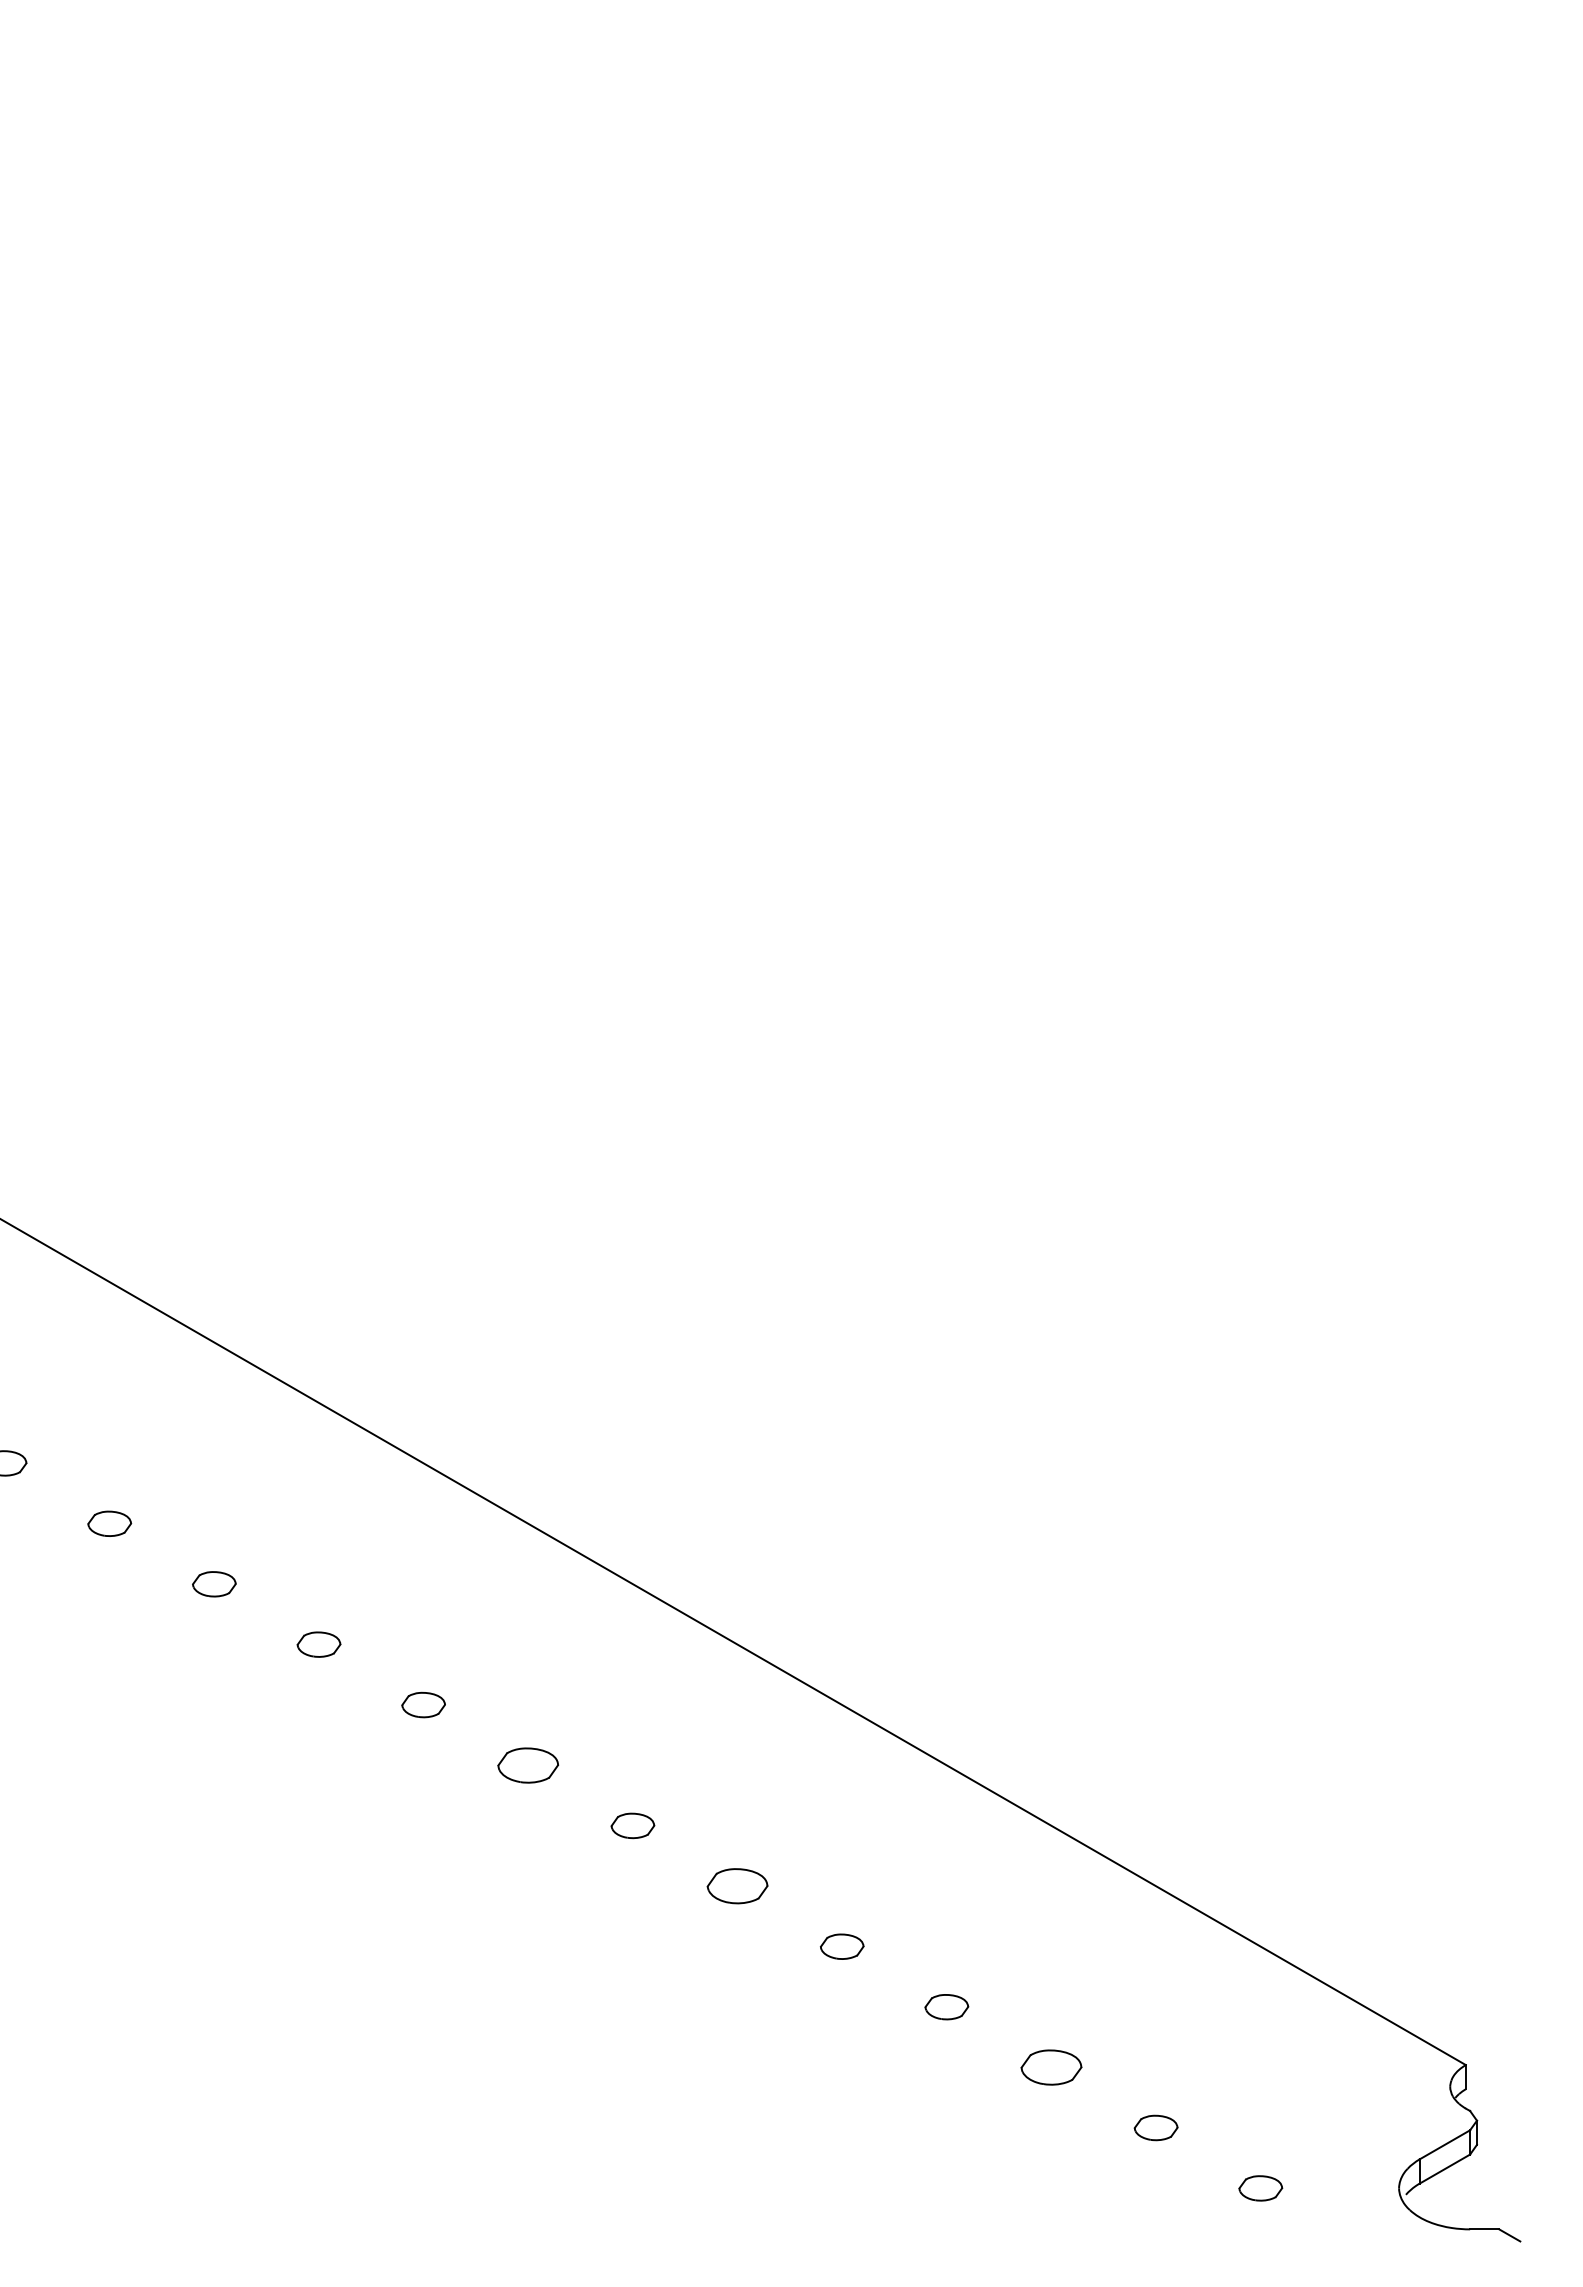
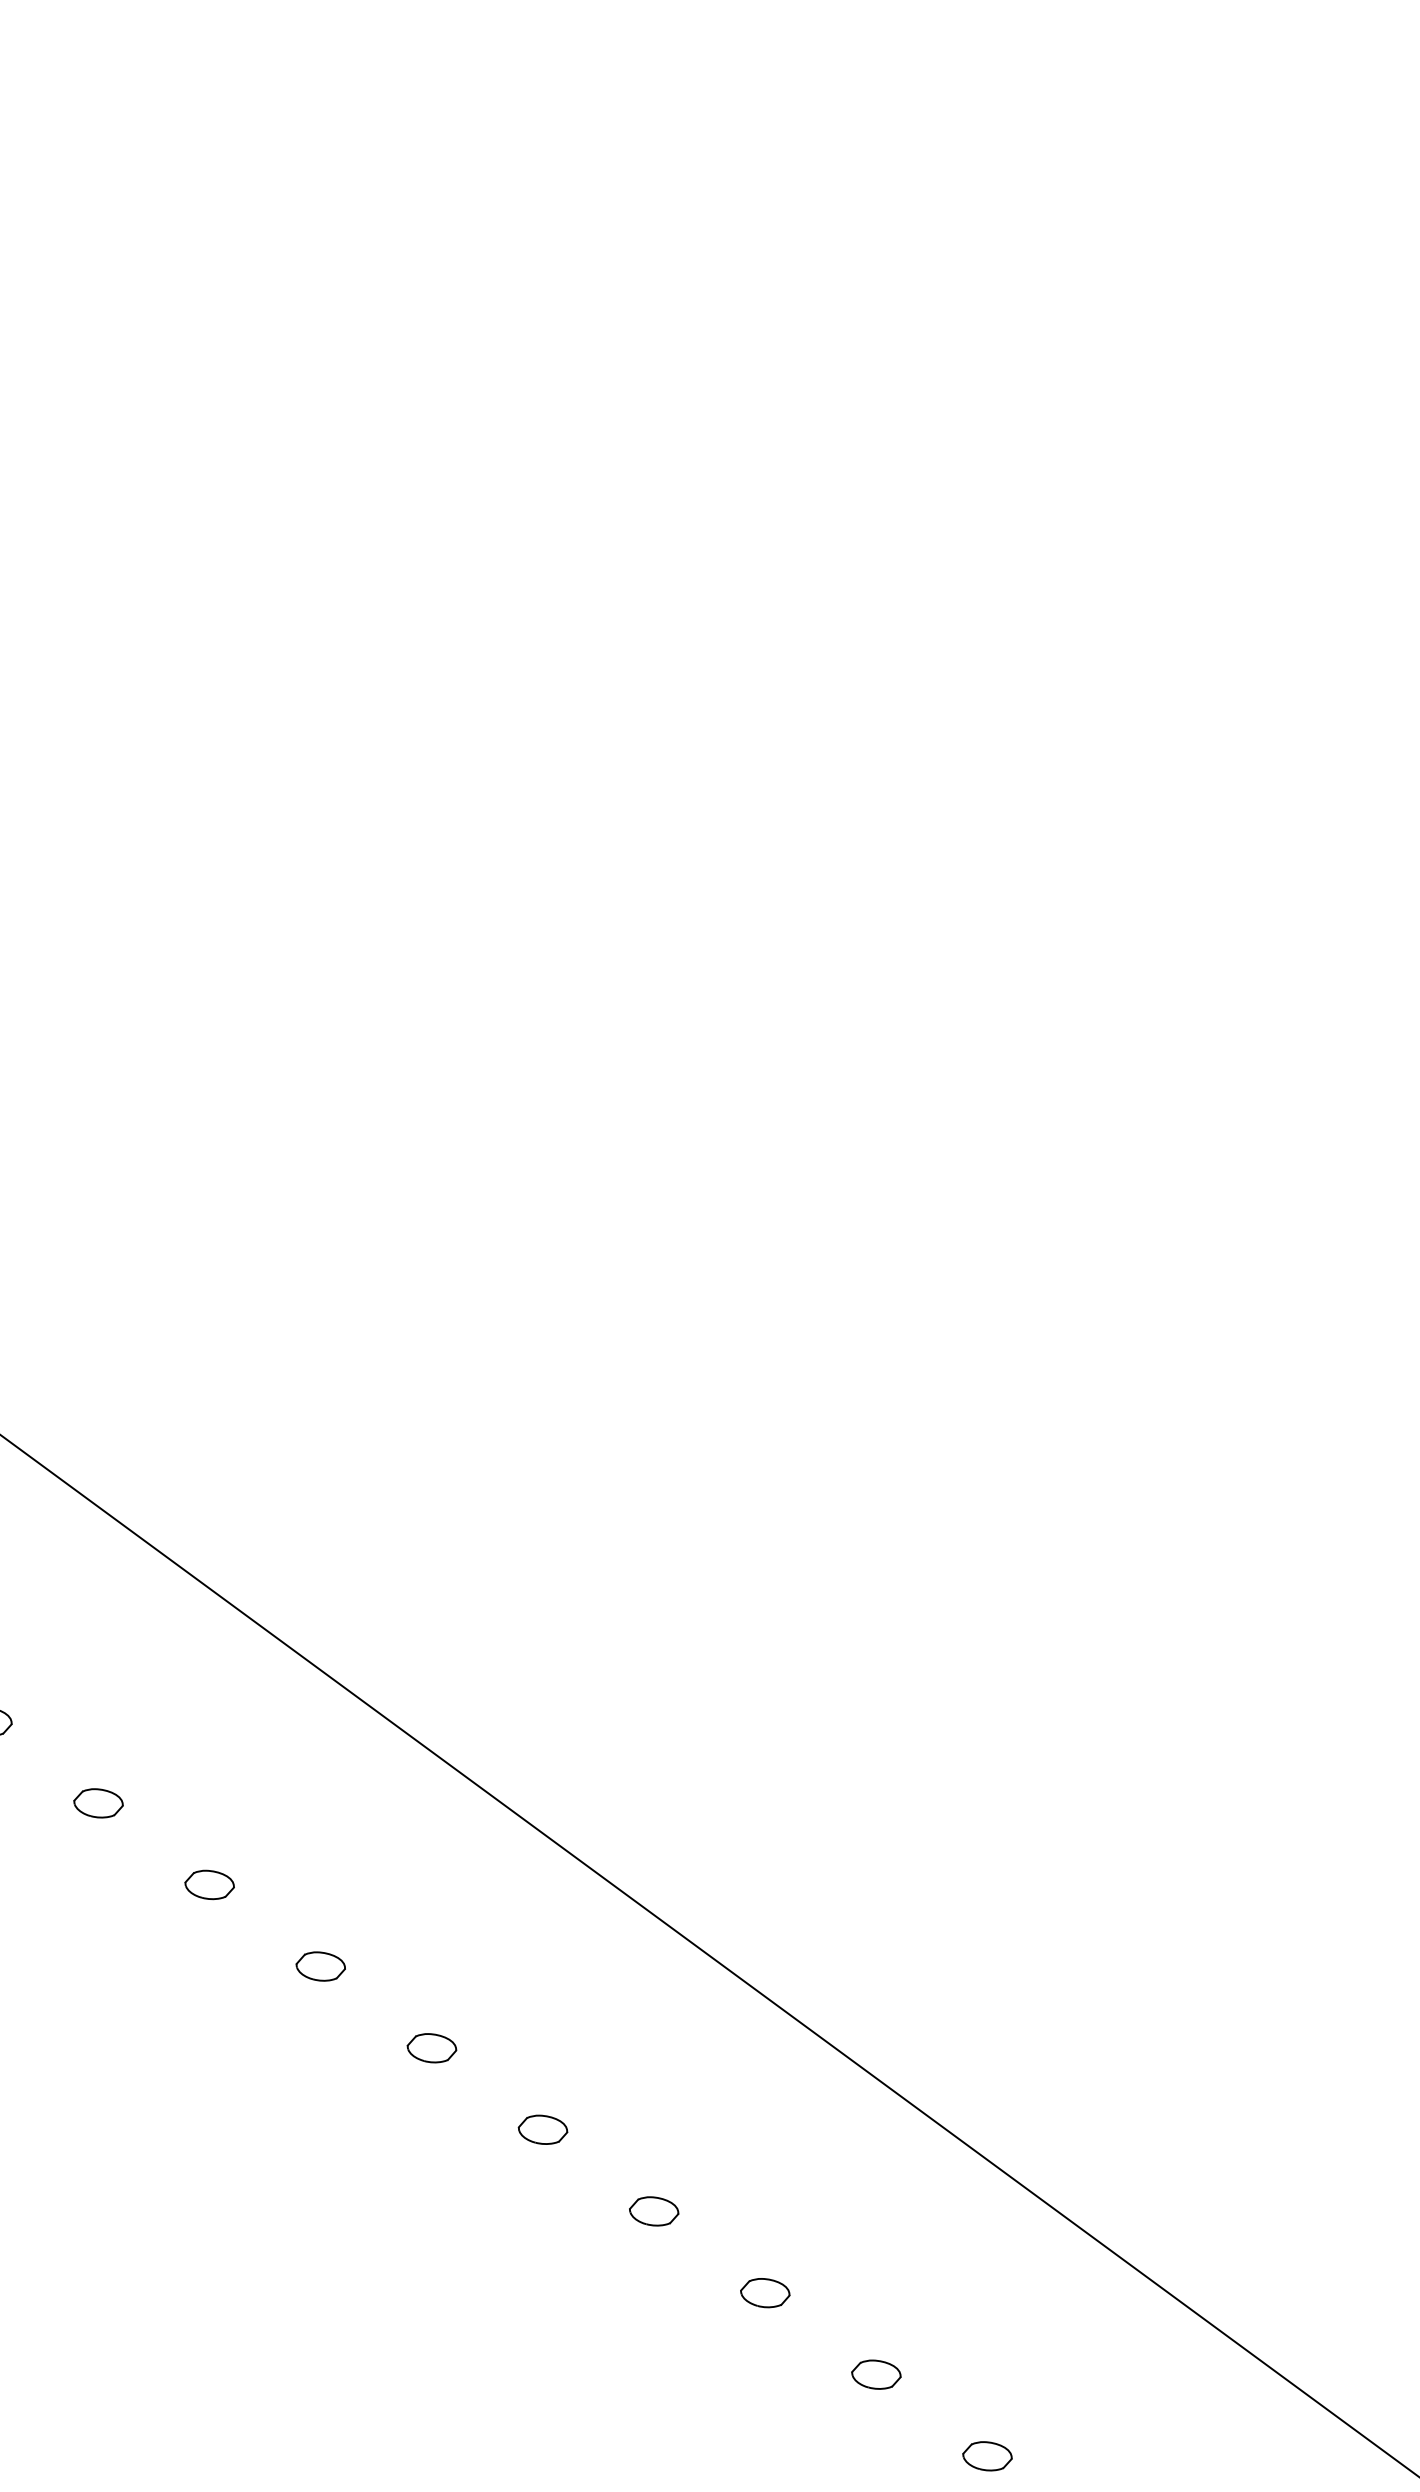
part: (528, 1765) -> (432, 2048), size x0.71
part: (737, 1886) -> (654, 2211), size x0.71
part: (1051, 2067) -> (987, 2456), size x0.71

